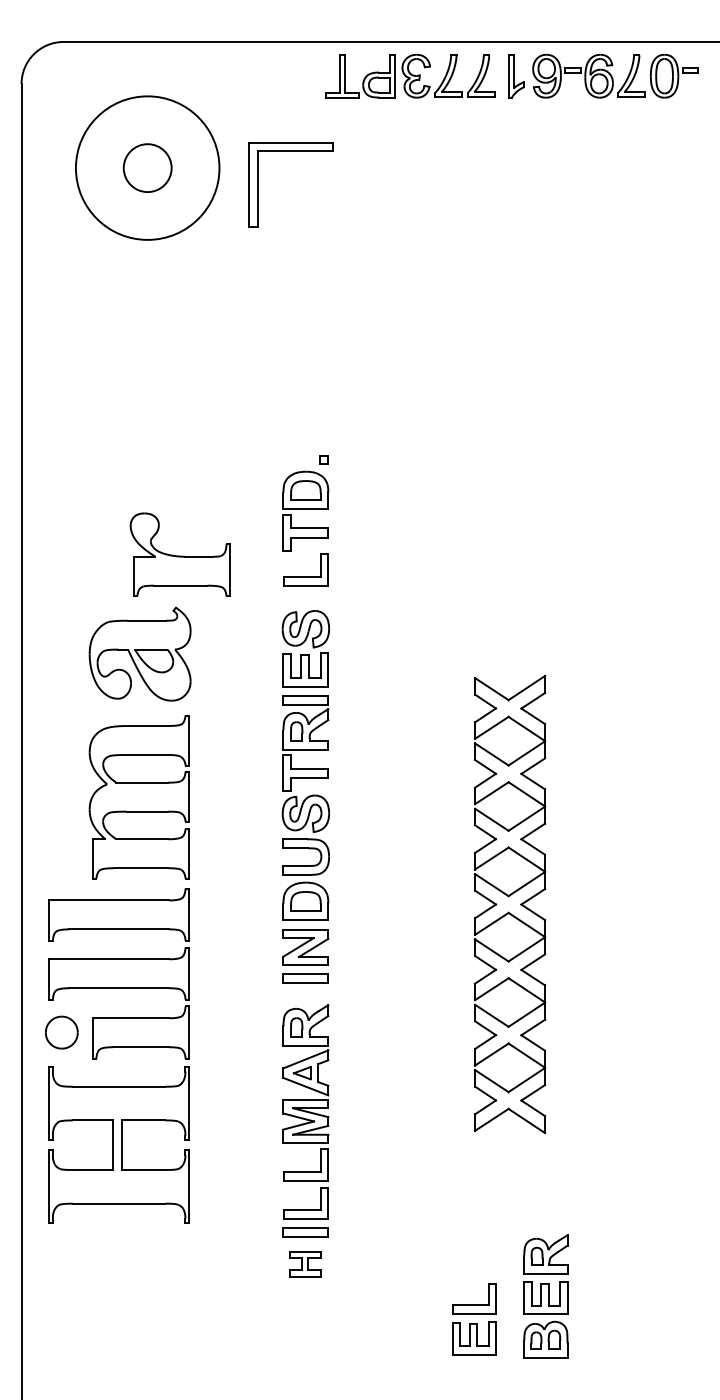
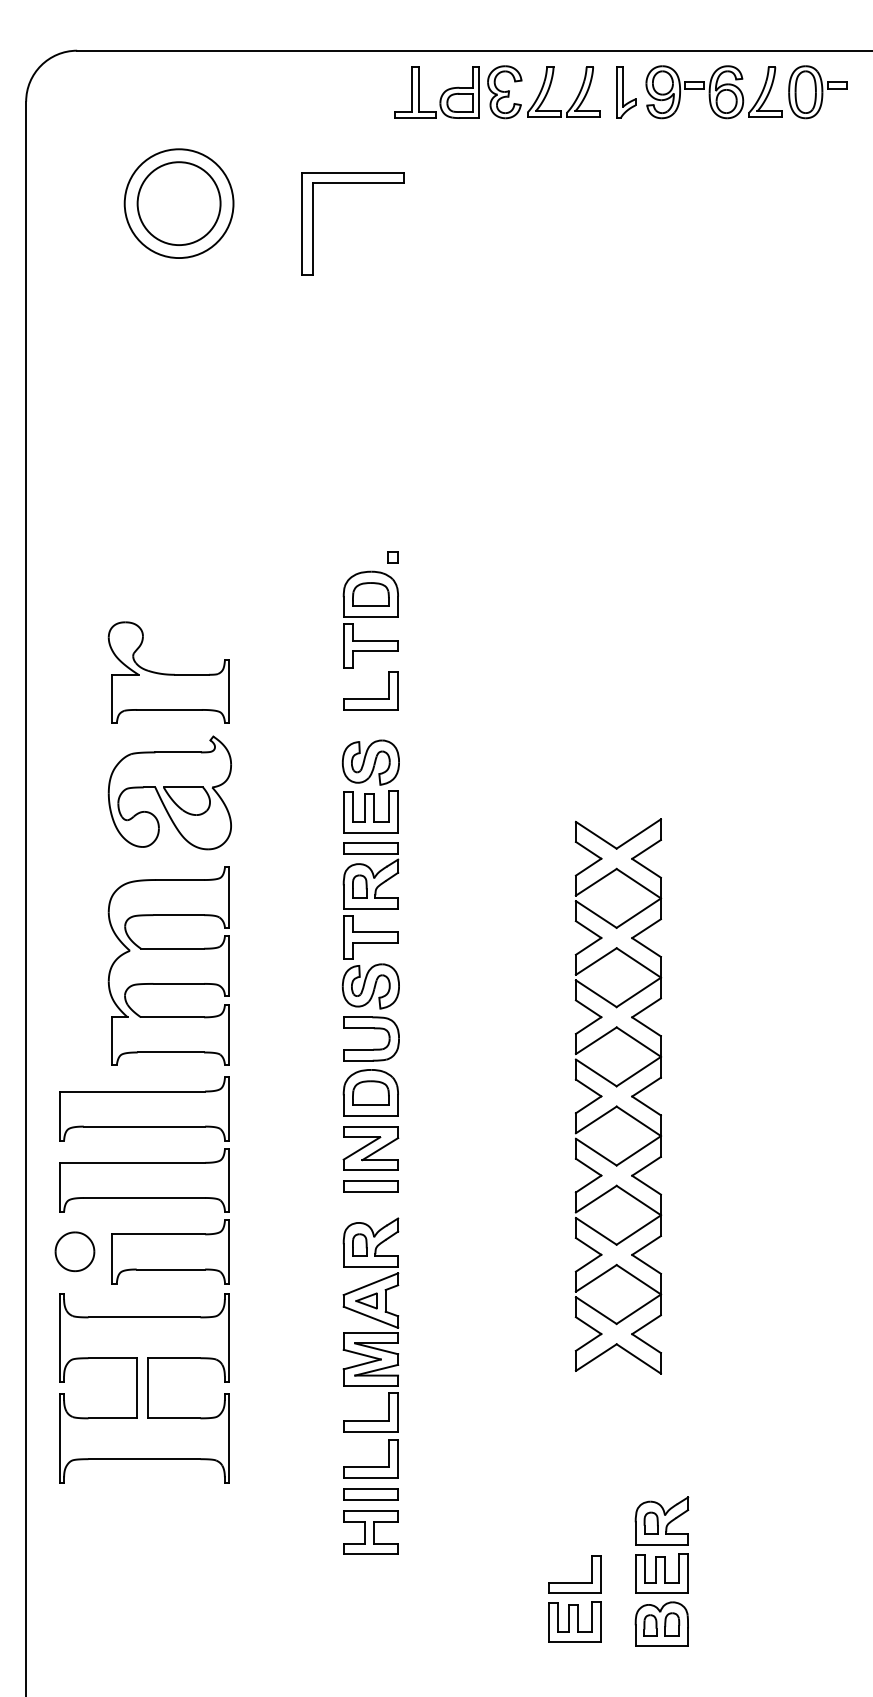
circle: (147, 167) -> (178, 202), size x1.43
circle: (147, 168) -> (178, 204), size x0.62
part: (179, 554) -> (167, 672), moved
part: (305, 1263) -> (370, 1531), size x1.43

